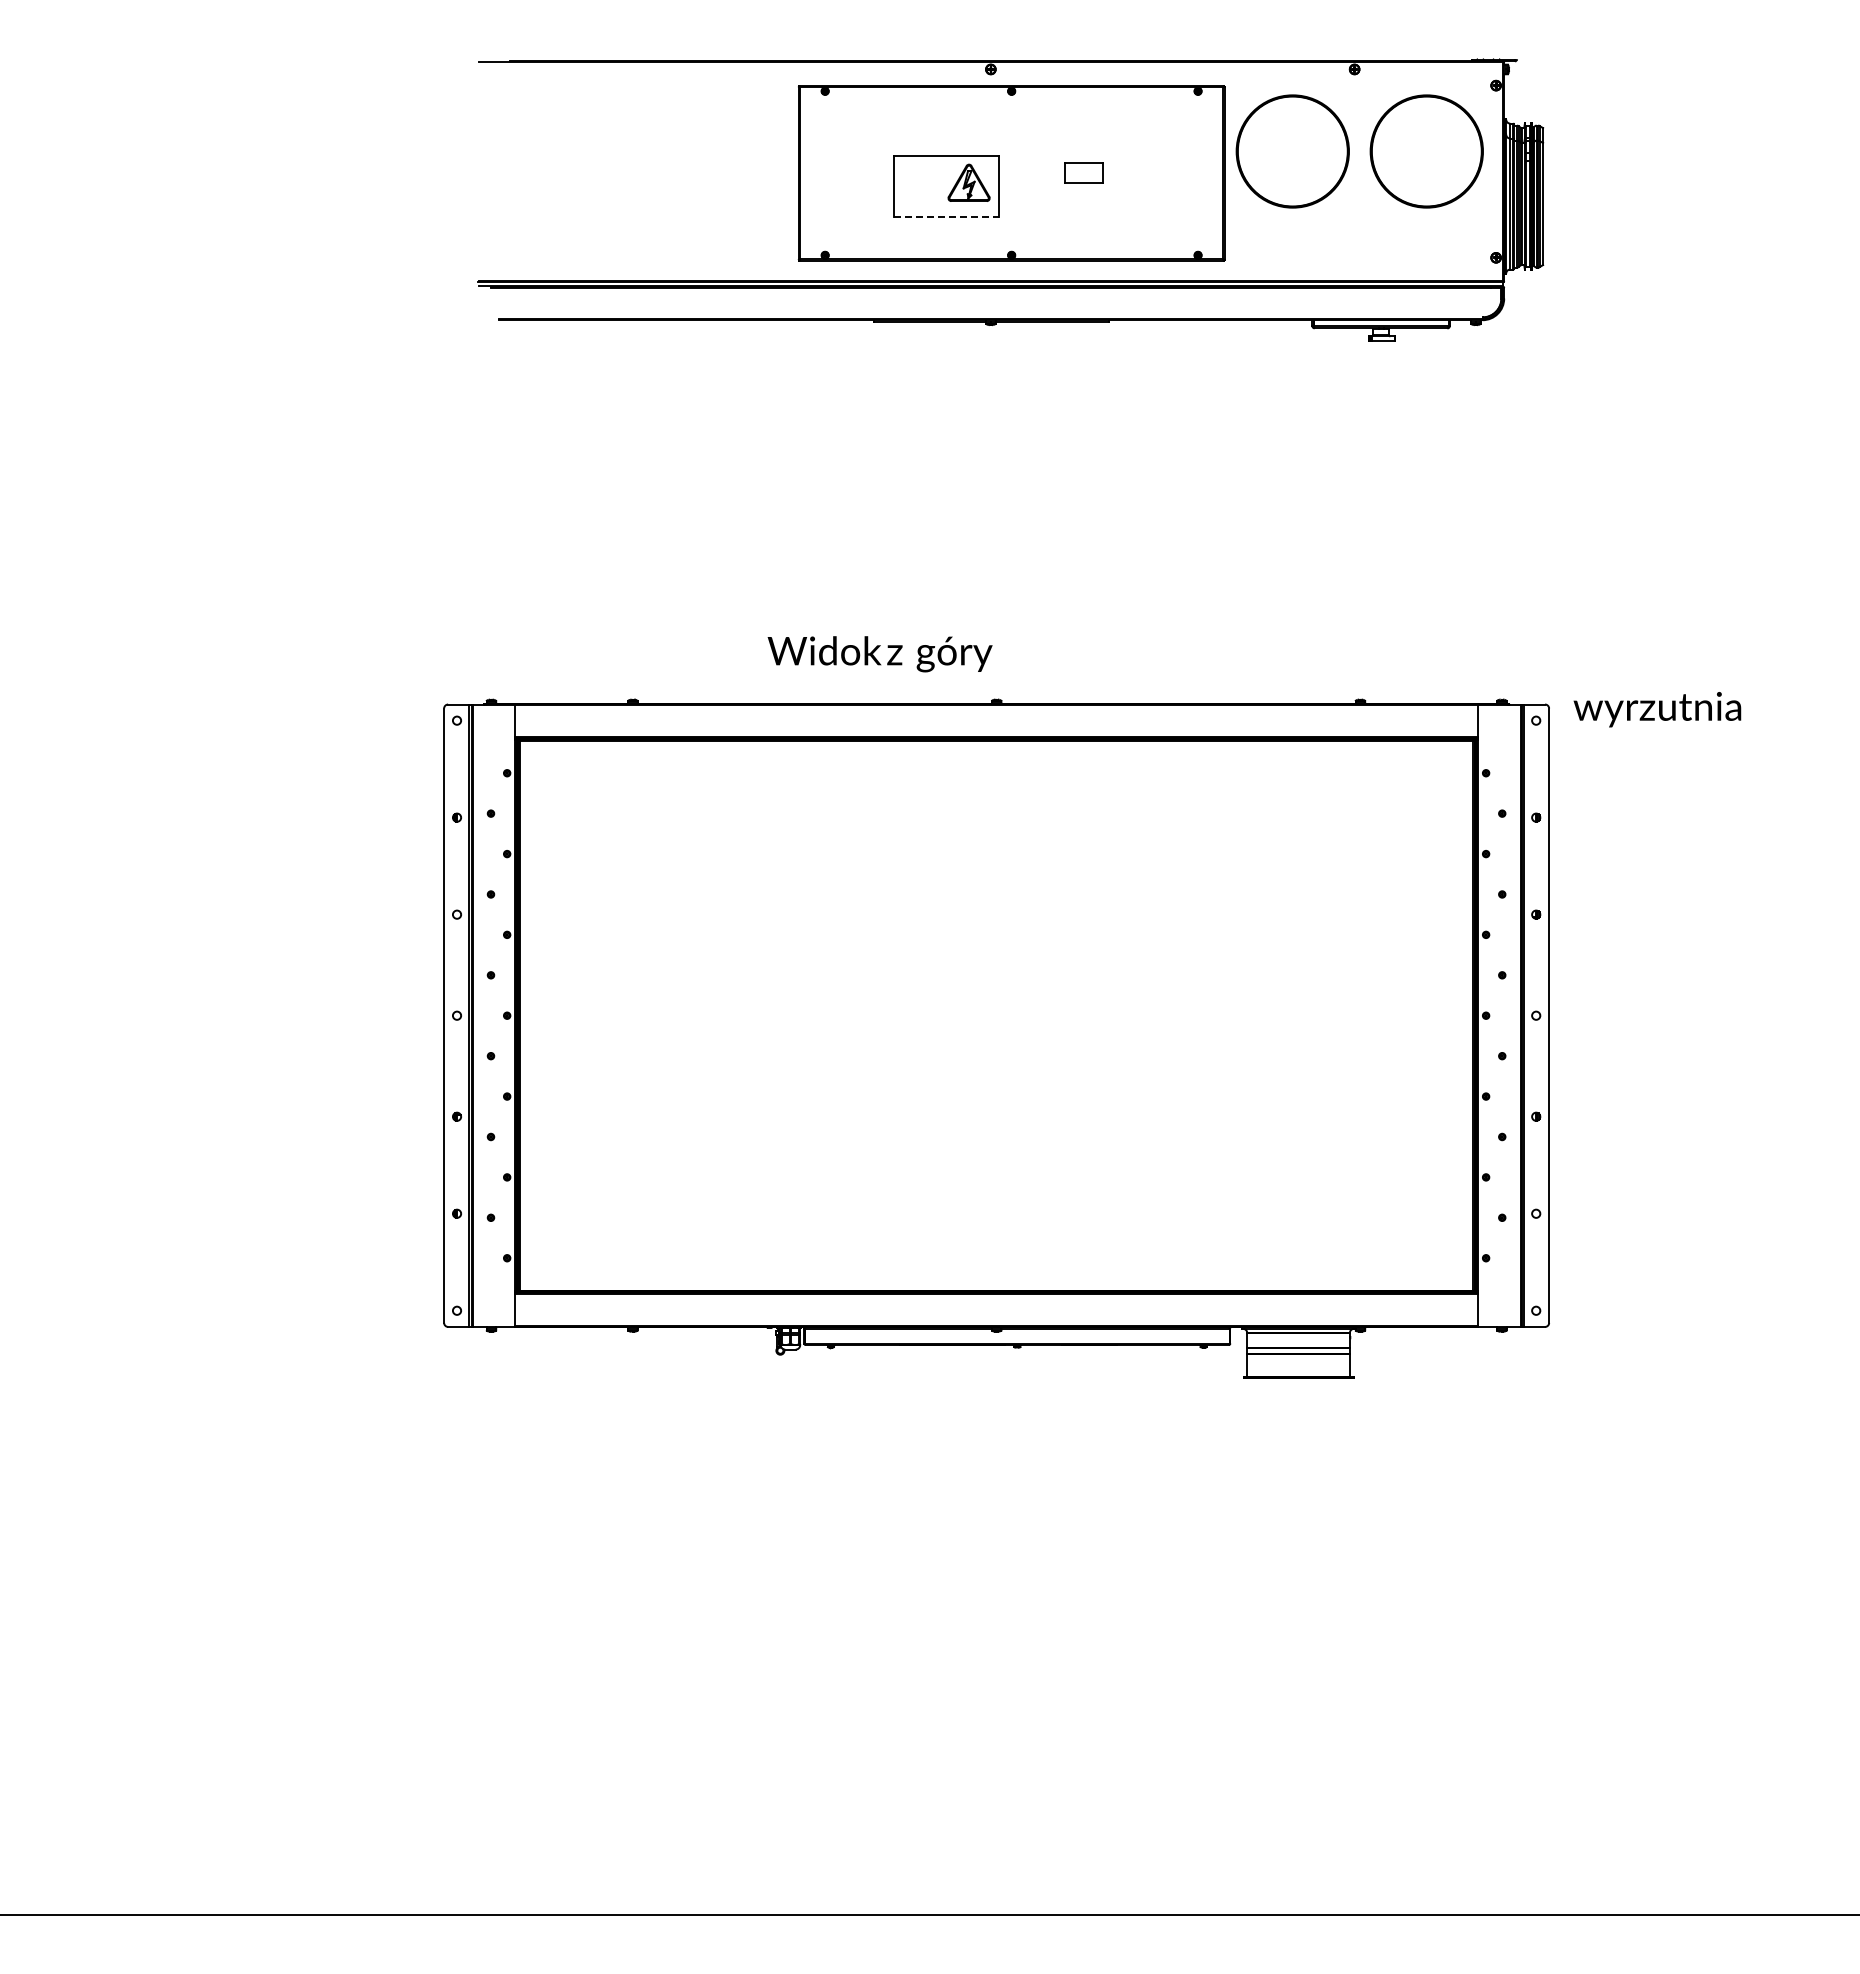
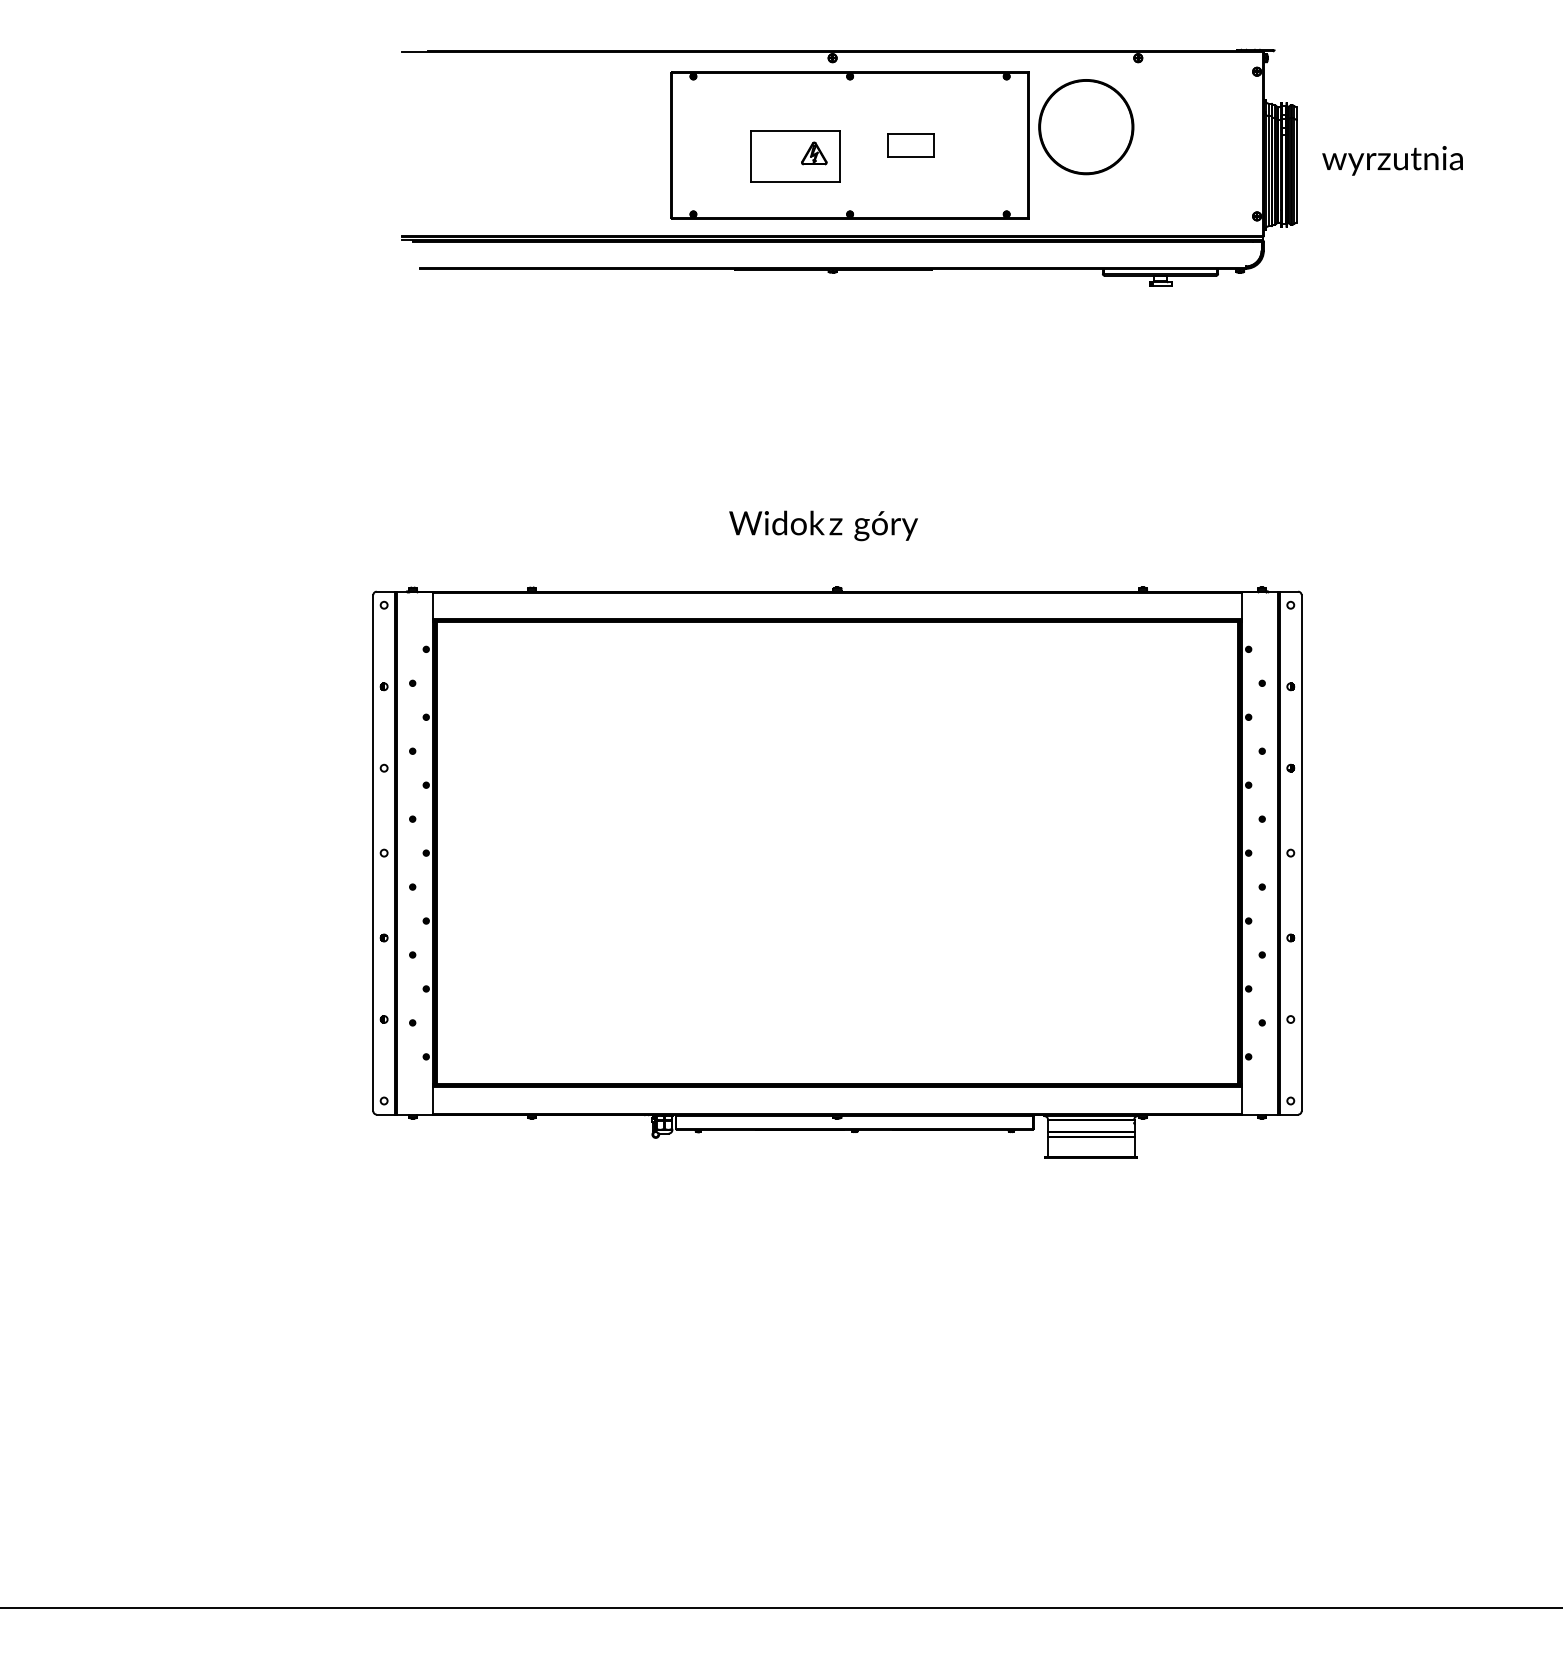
circle: (1426, 151) -> (1198, 127), removed
part: (1084, 172) -> (911, 144), size x1.43
part: (968, 182) -> (813, 153), size x0.71
line: (946, 217) -> (795, 182), dashed -> solid
text: (879, 654) -> (823, 526), moved
text: (1657, 709) -> (1392, 160), moved

